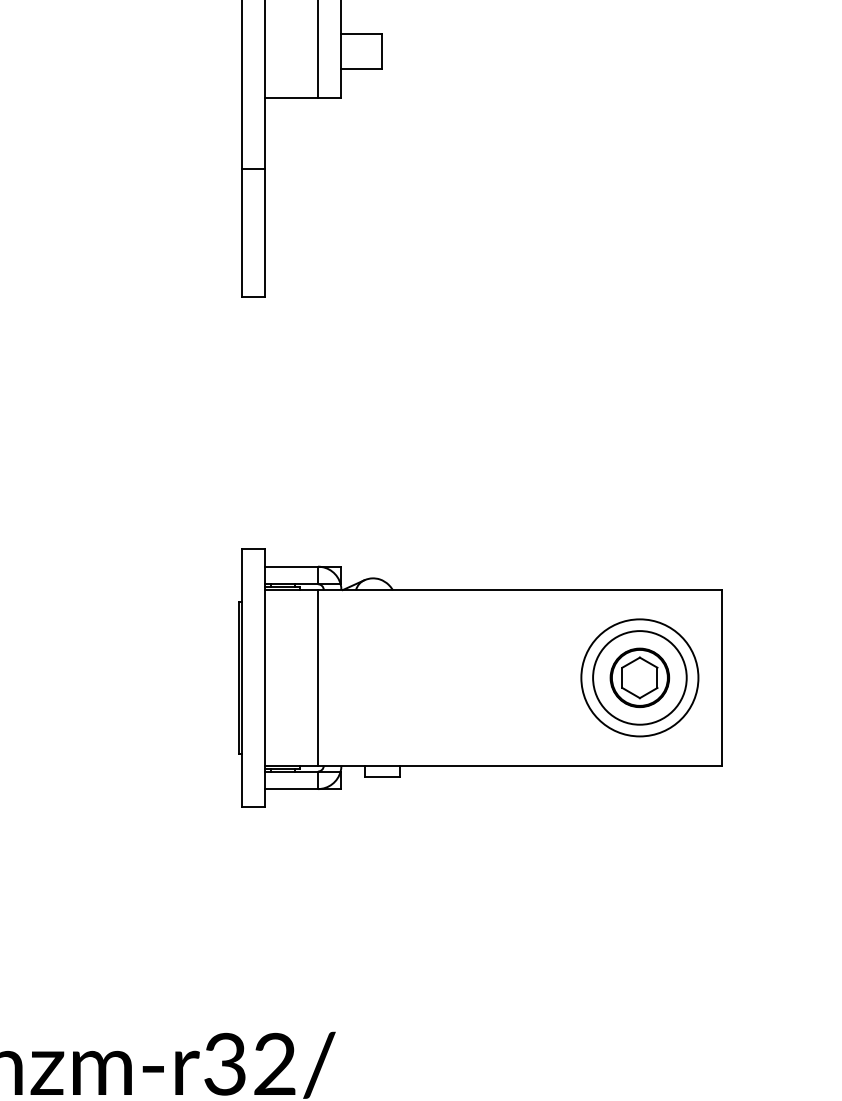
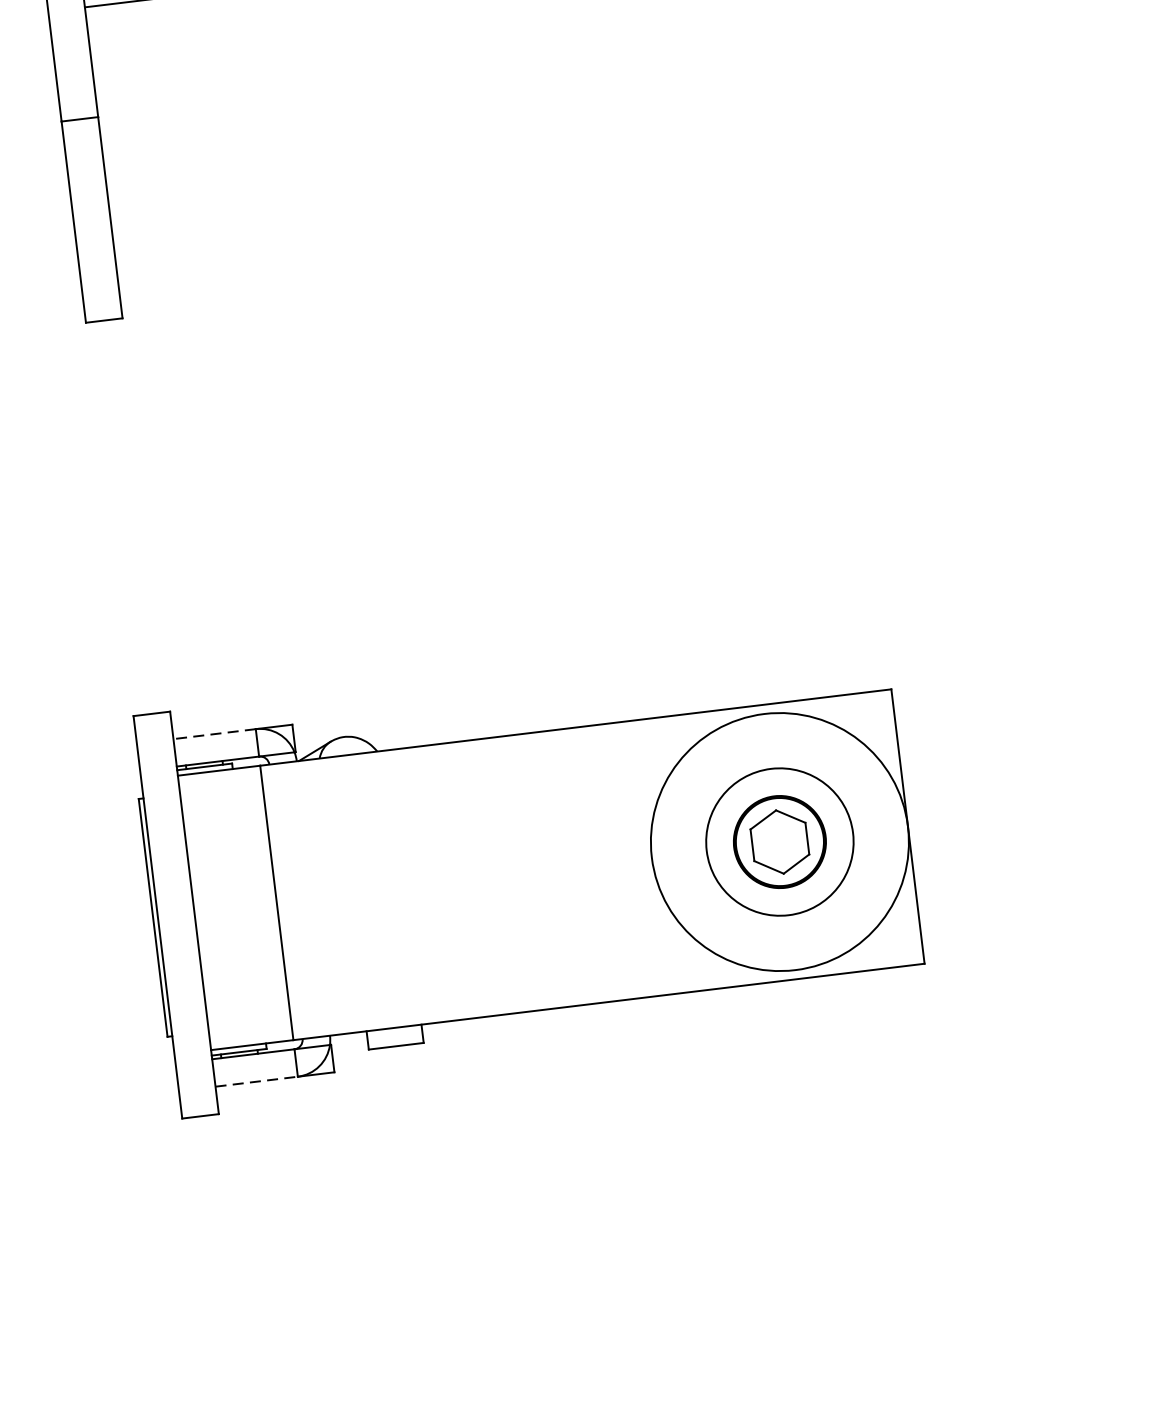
line: (291, 566) -> (214, 733), solid -> dashed
circle: (639, 677) -> (779, 841), size x1.4
line: (292, 789) -> (258, 1082), solid -> dashed

